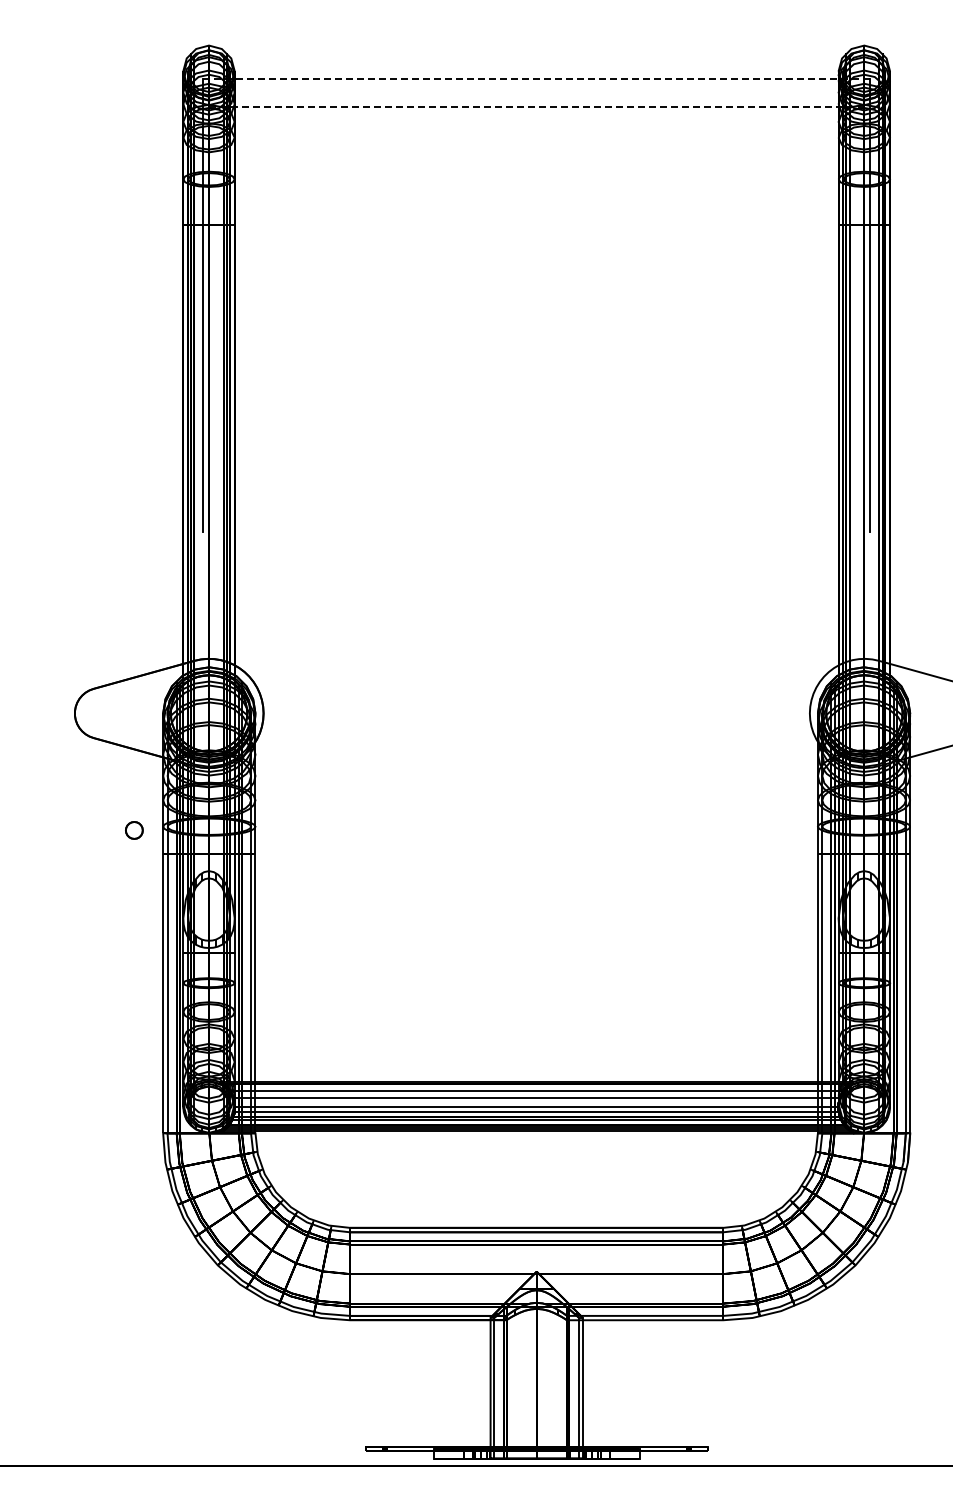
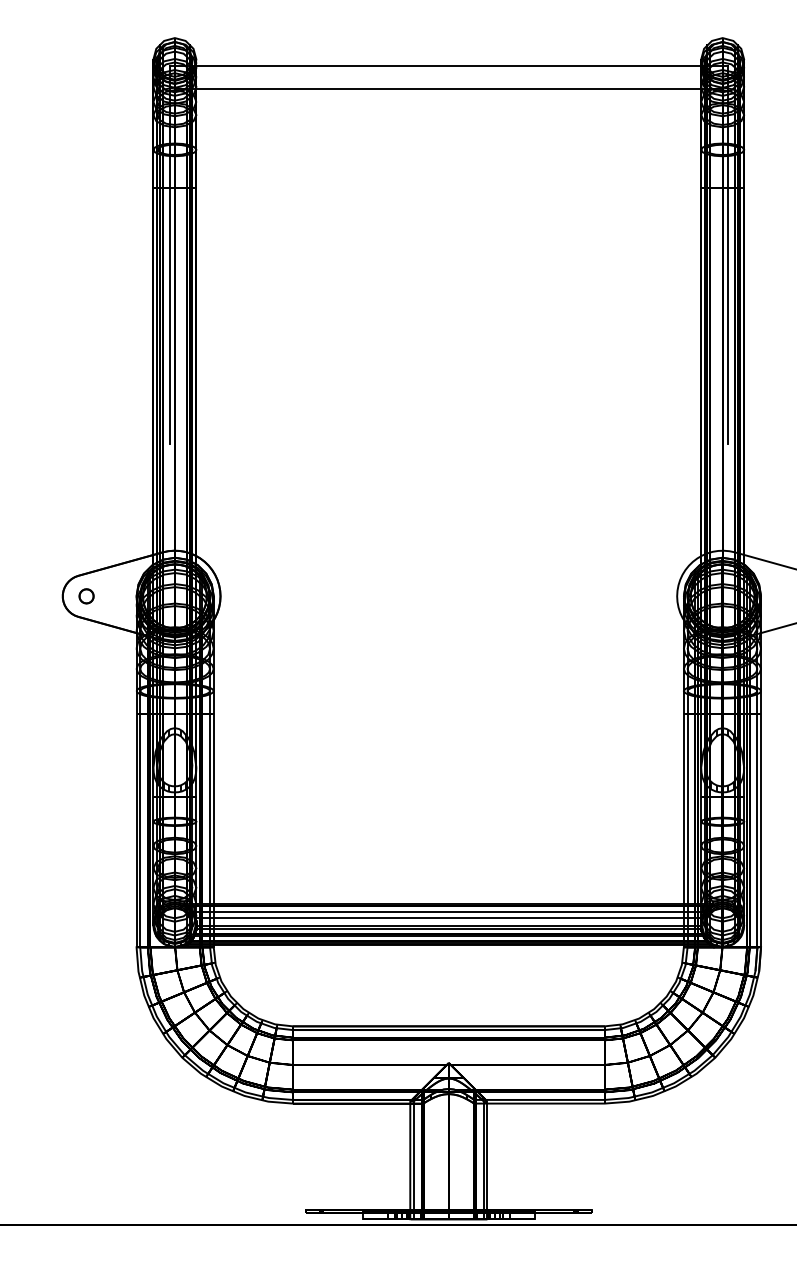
line: (536, 79) -> (448, 66), dashed -> solid
line: (536, 106) -> (448, 89), dashed -> solid
part: (134, 830) -> (86, 596), moved

